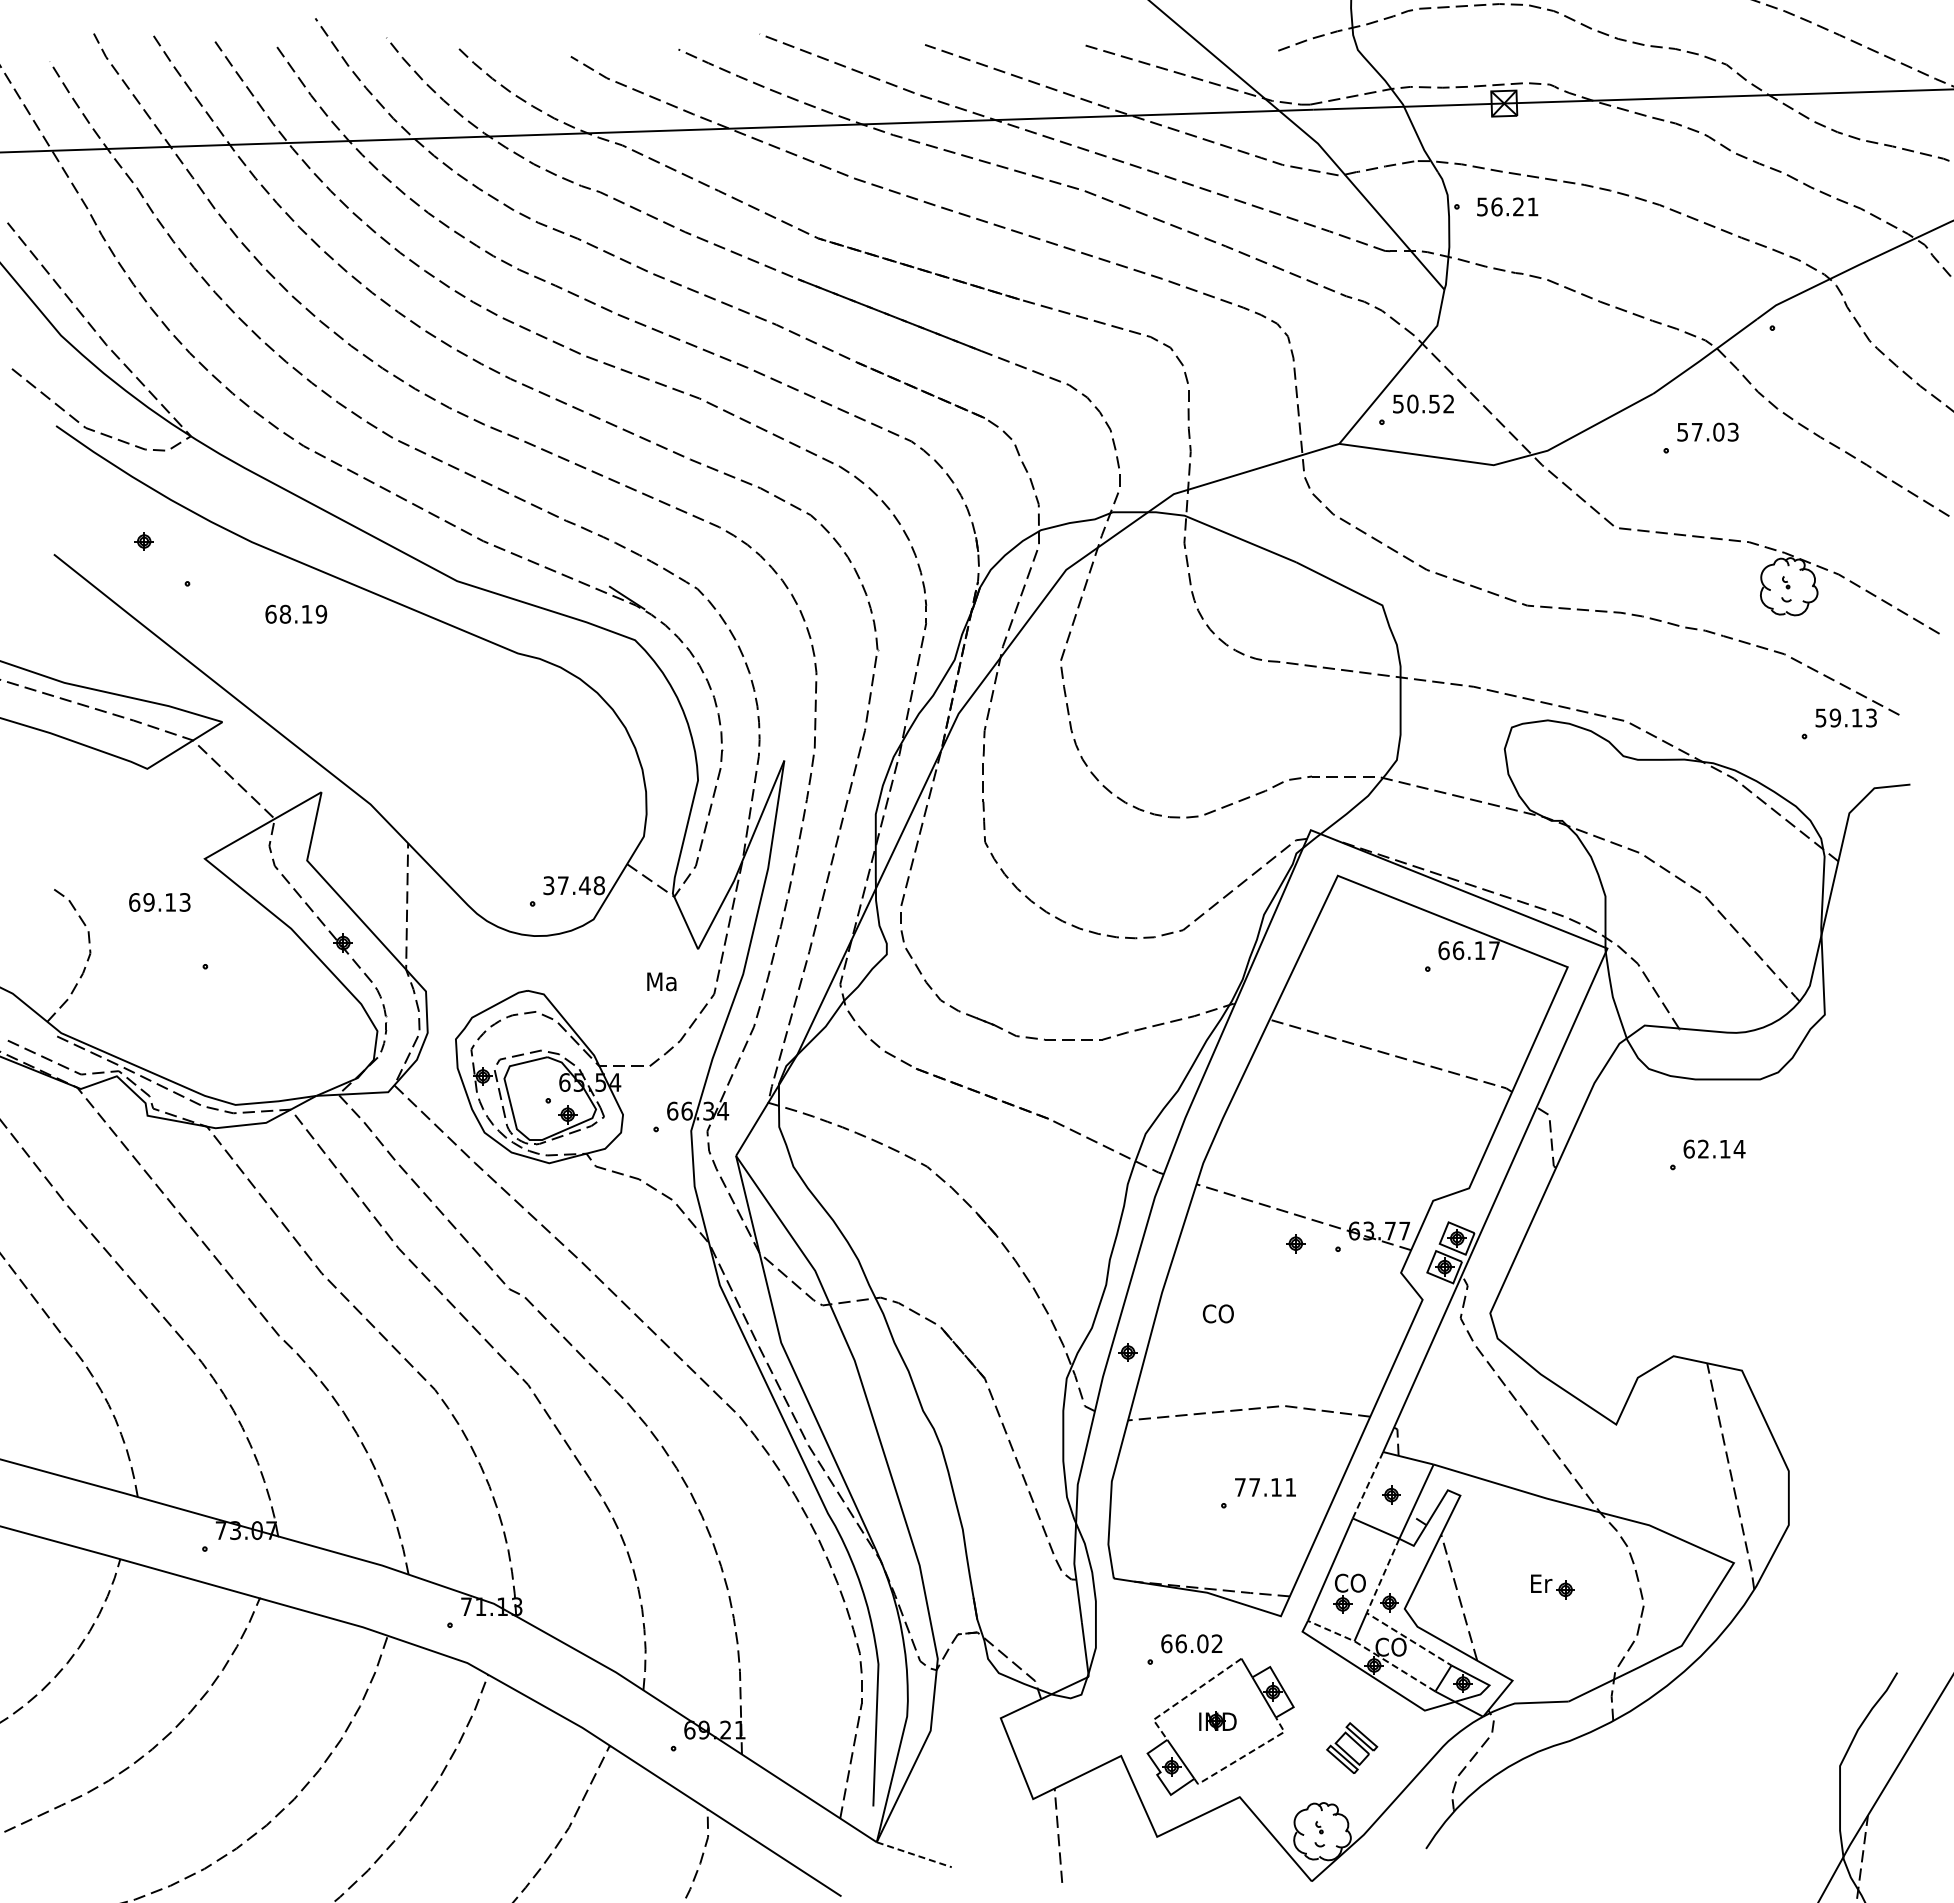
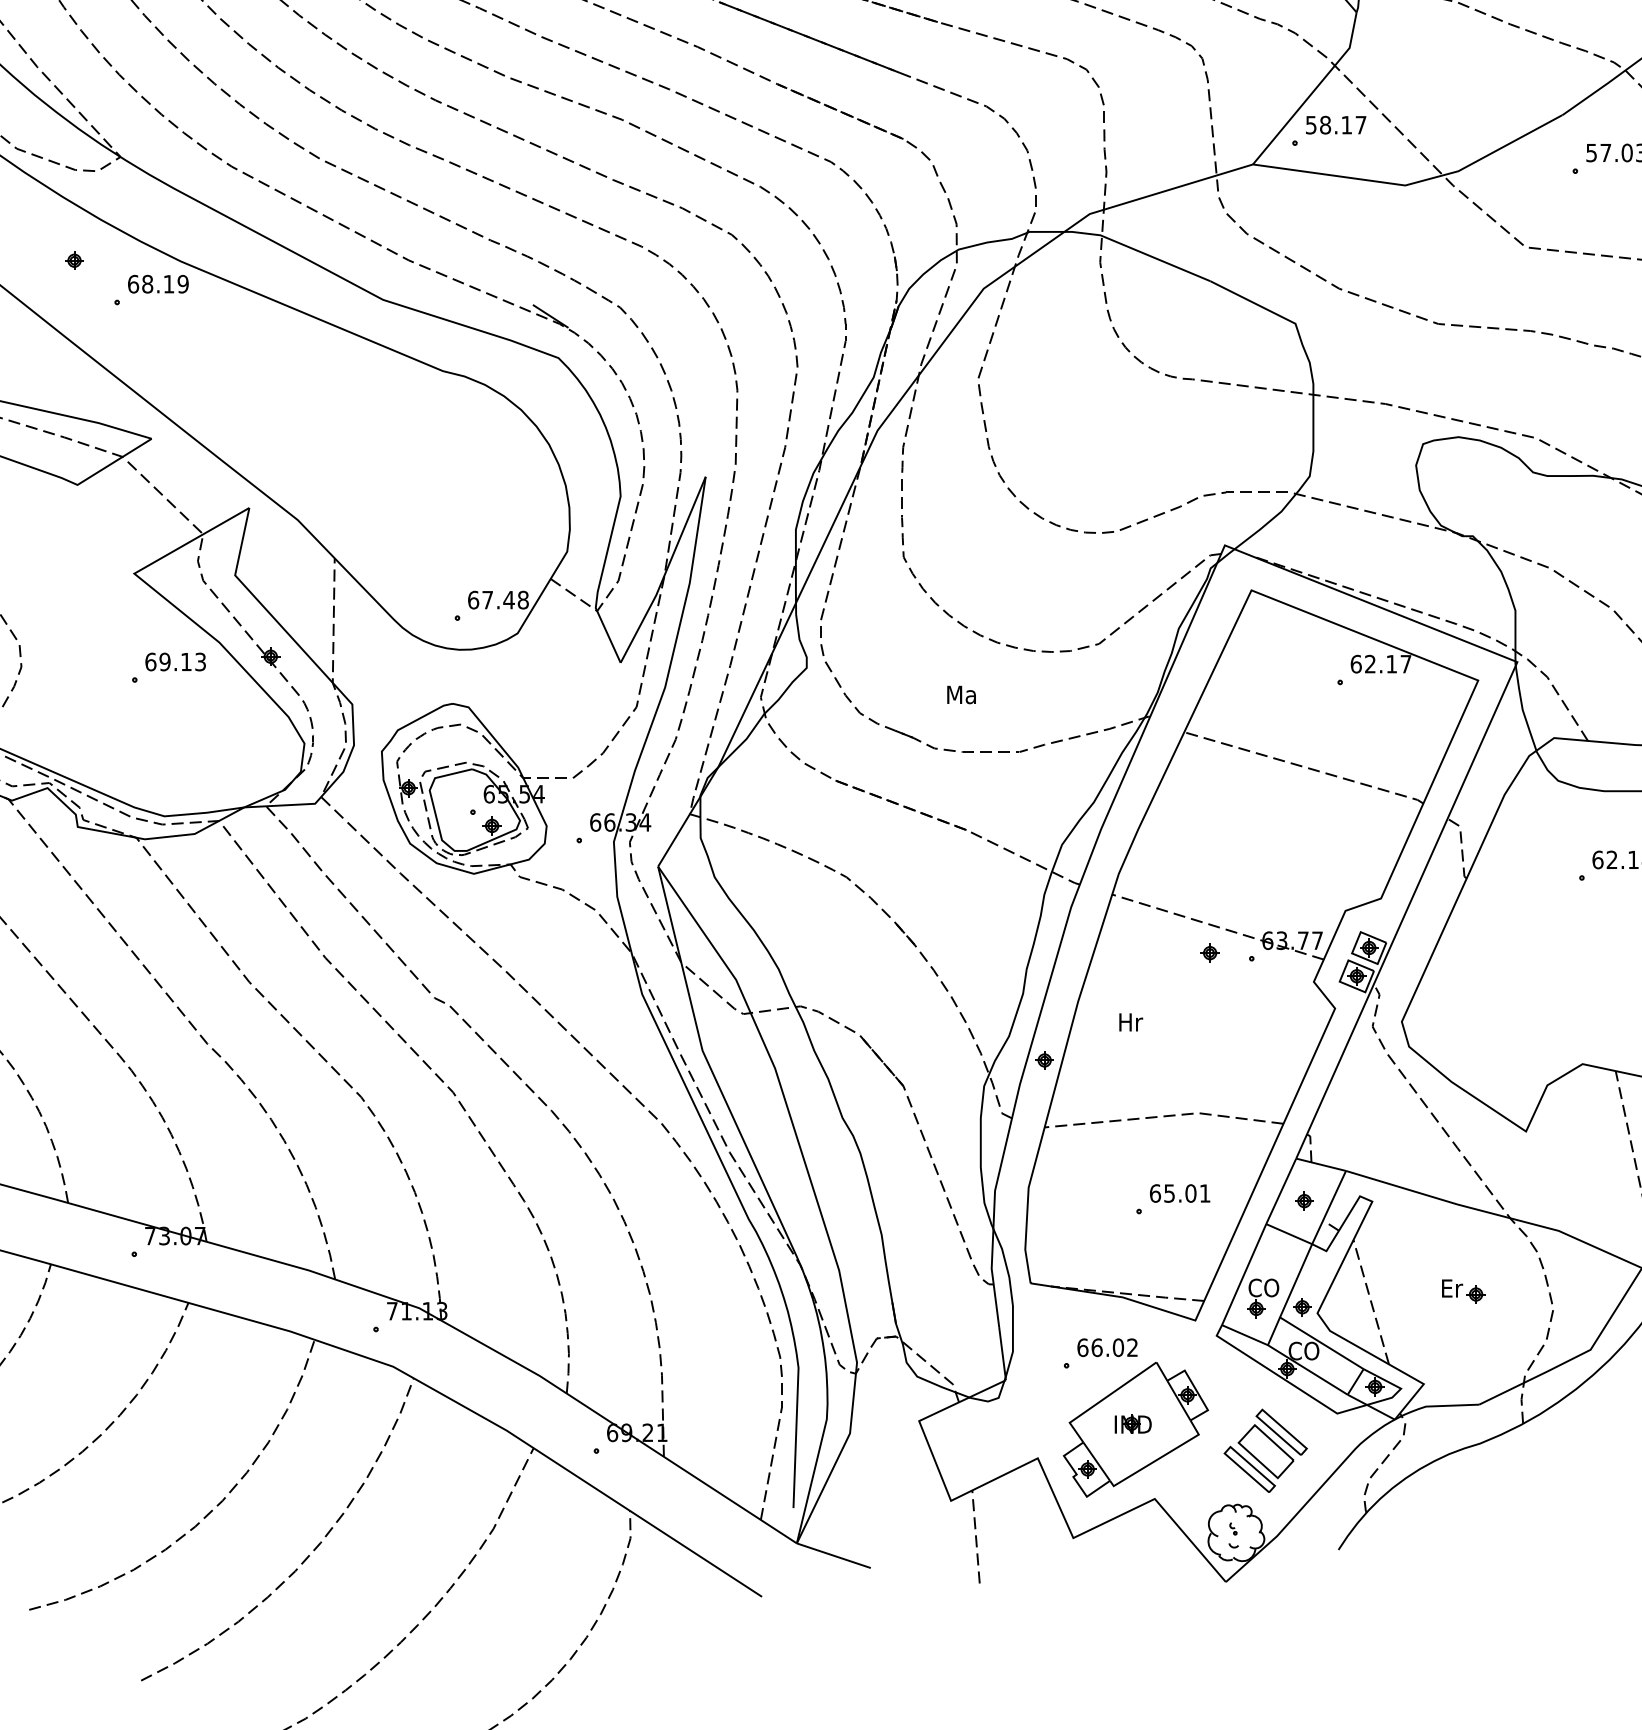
text: (1430, 403) -> (1342, 124), 50.52 -> 58.17
text: (296, 613) -> (158, 283), moved
text: (548, 885) -> (473, 599), 37.48 -> 67.48
text: (159, 902) -> (175, 662), moved
text: (1458, 950) -> (1370, 664), 66.17 -> 62.17
text: (661, 981) -> (961, 694), moved
text: (1217, 1313) -> (1132, 1022), CO -> Hr
line: (1367, 1485) -> (1280, 1191), dashed -> solid
text: (1258, 1487) -> (1173, 1193), 77.11 -> 65.01
line: (1374, 1617) -> (1287, 1321), dashed -> solid
line: (1373, 1652) -> (1286, 1356), dashed -> solid
line: (1186, 1696) -> (1102, 1399), dashed -> solid
part: (1351, 1747) -> (1264, 1449), size x1.67
line: (1245, 1755) -> (1160, 1457), dashed -> solid
line: (914, 1854) -> (834, 1555), dashed -> solid

